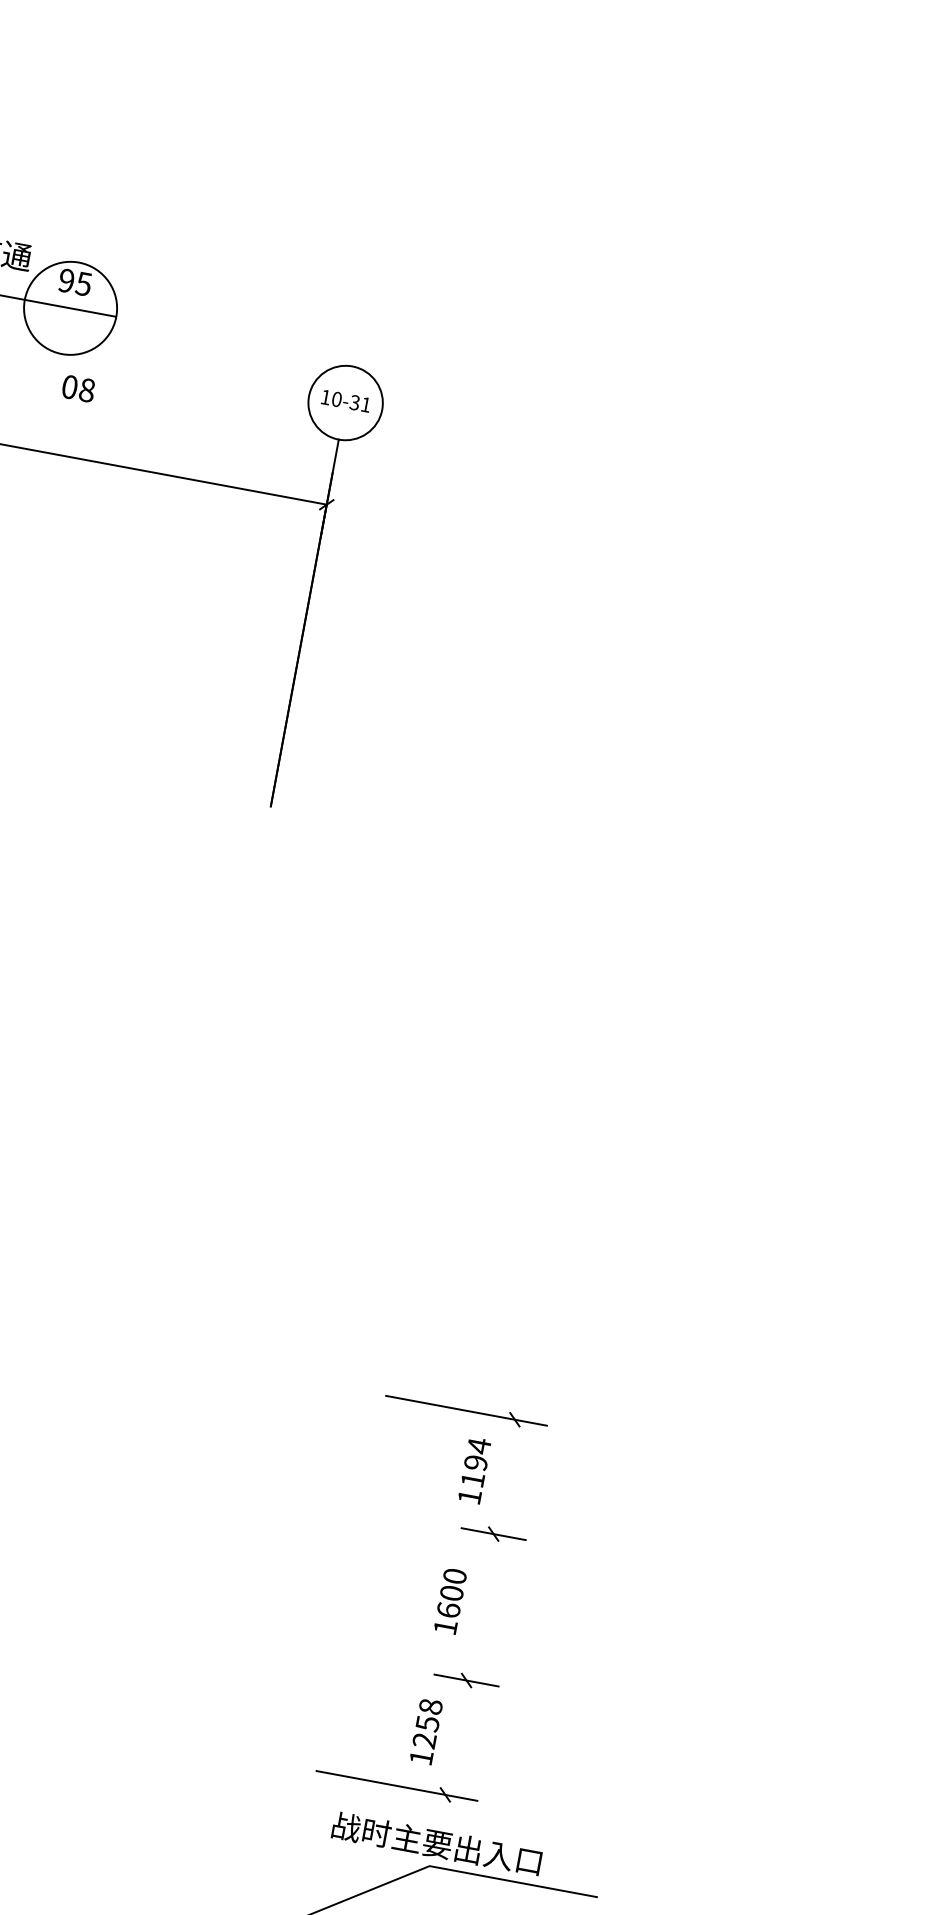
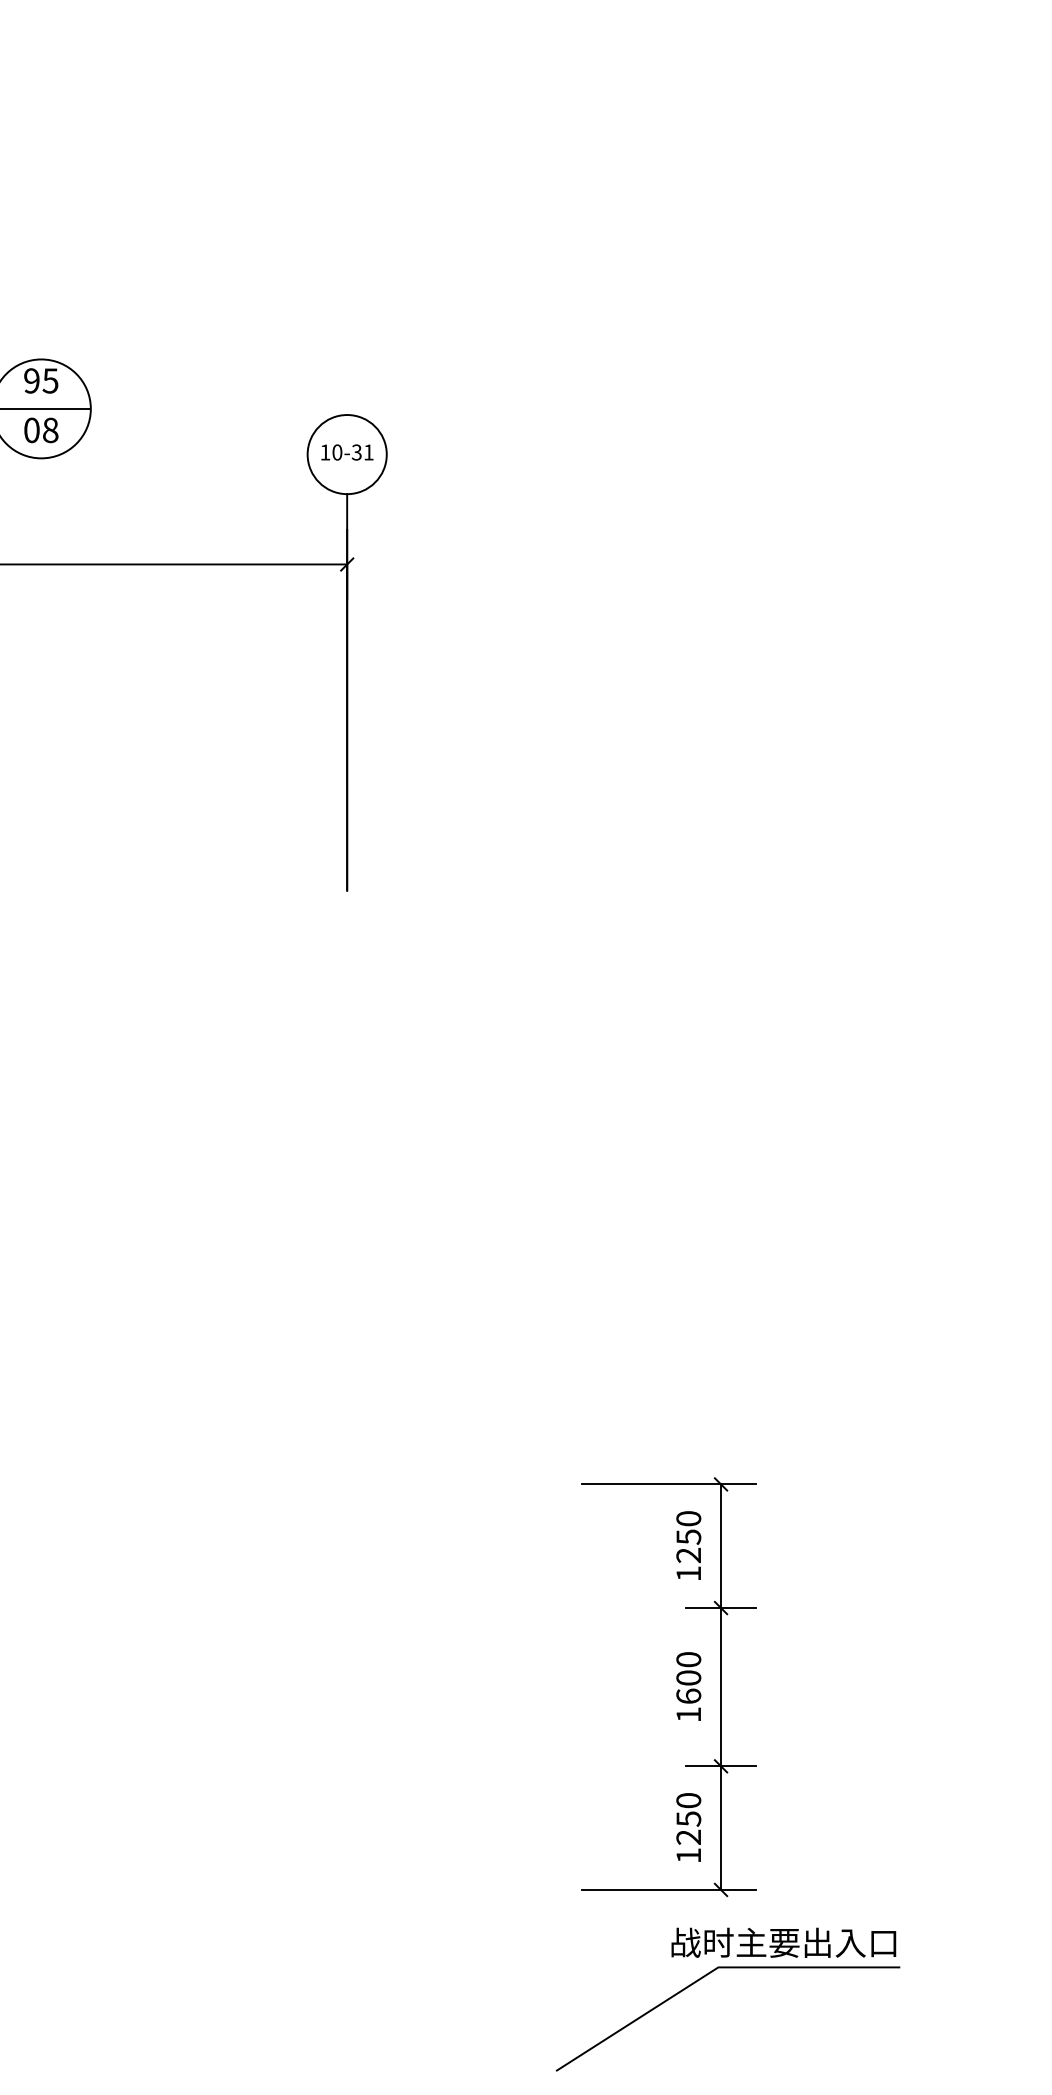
text: (78, 388) -> (41, 430), moved
text: (475, 1462) -> (688, 1536), 1194 -> 1250
line: (480, 1606) -> (721, 1686), added
text: (431, 1706) -> (689, 1800), 1258 -> 1250
text: (436, 1843) -> (783, 1942), moved

